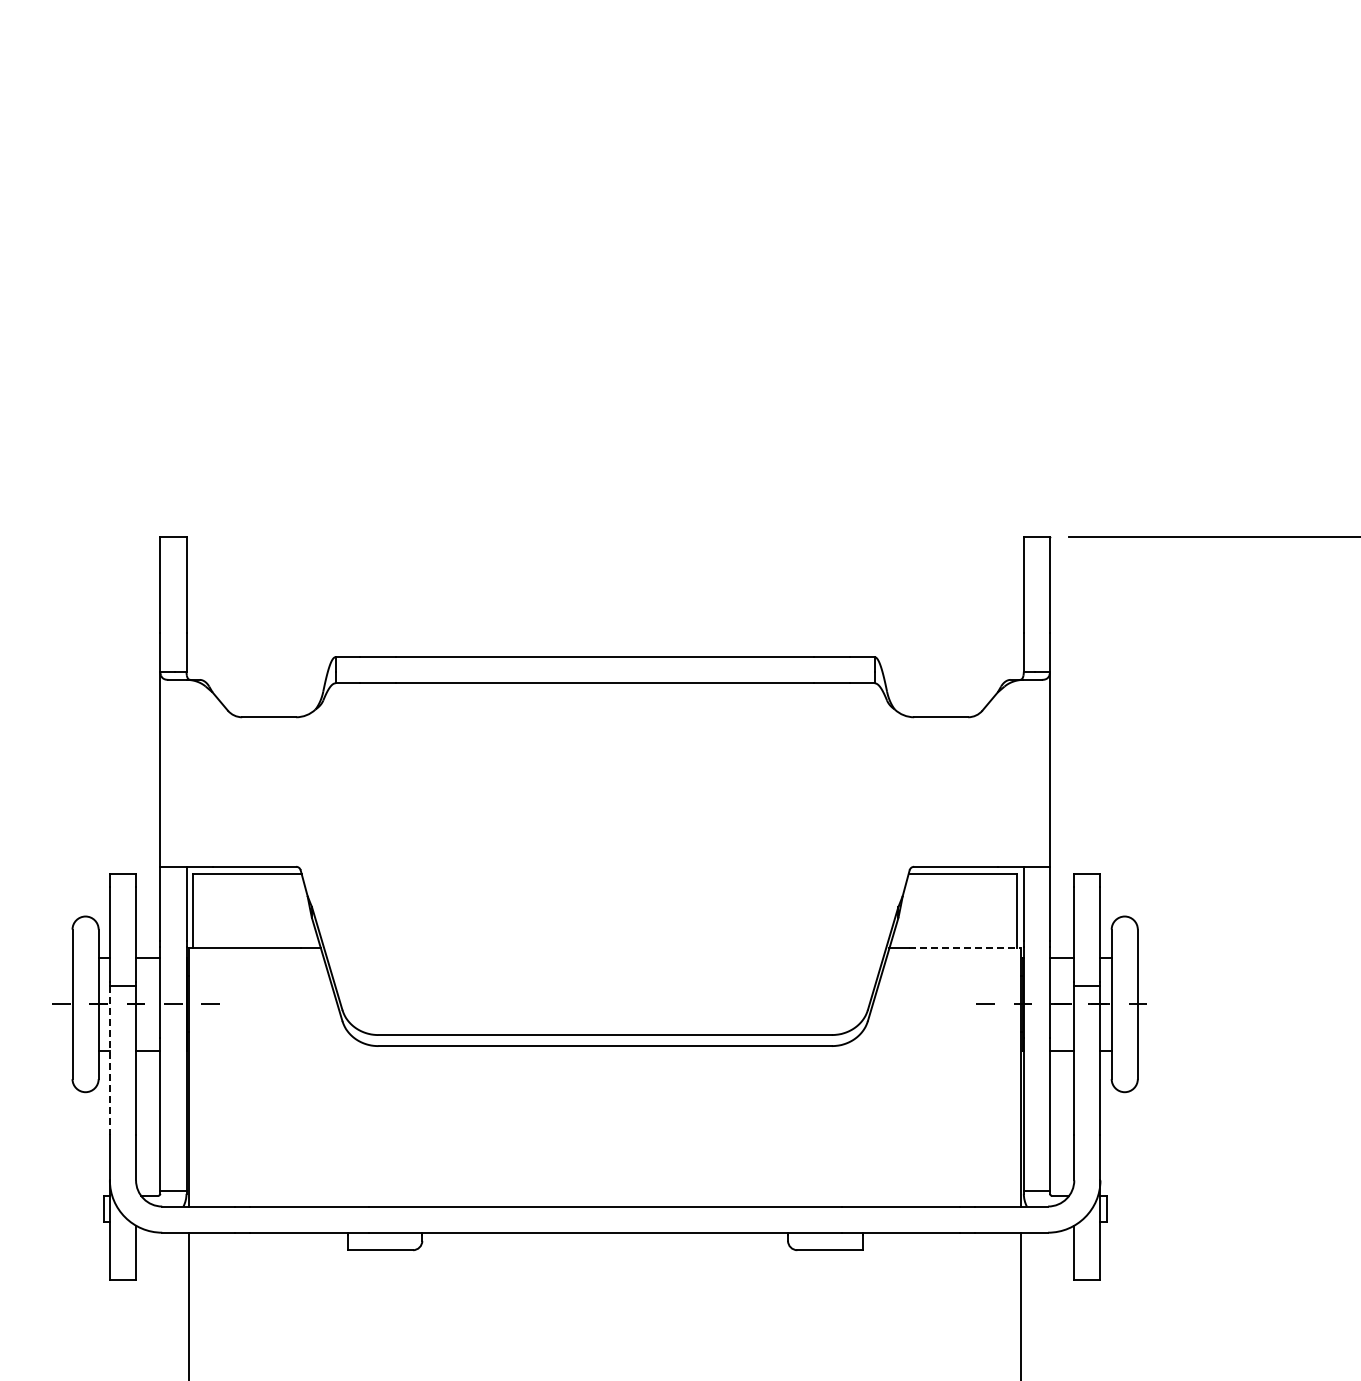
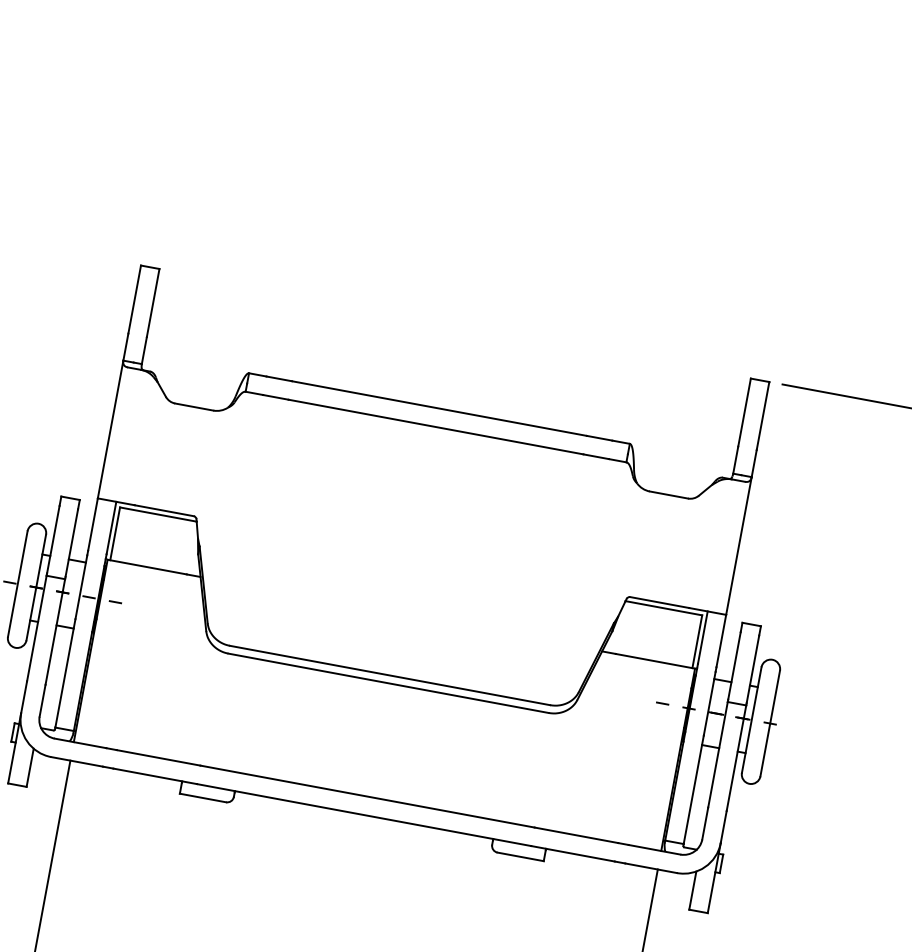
line: (965, 948) -> (655, 661), dashed -> solid
line: (109, 1060) -> (36, 628), dashed -> solid

